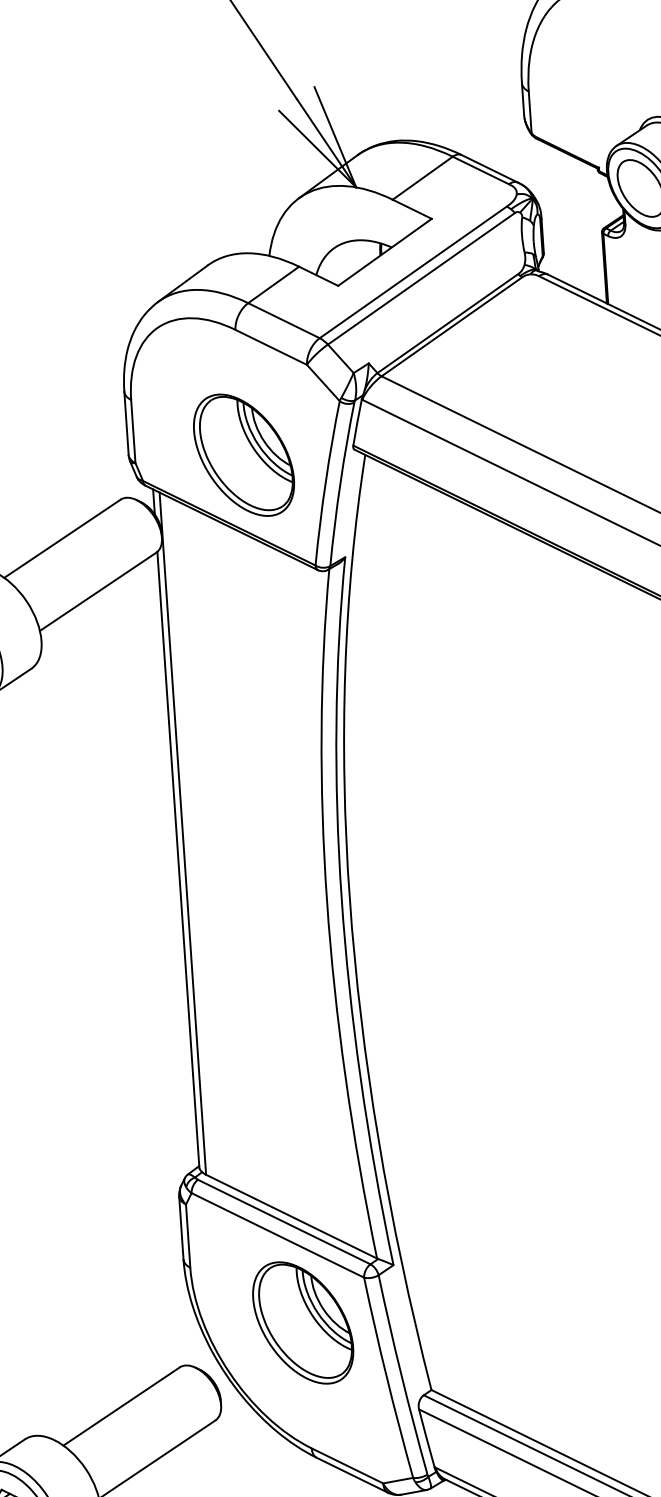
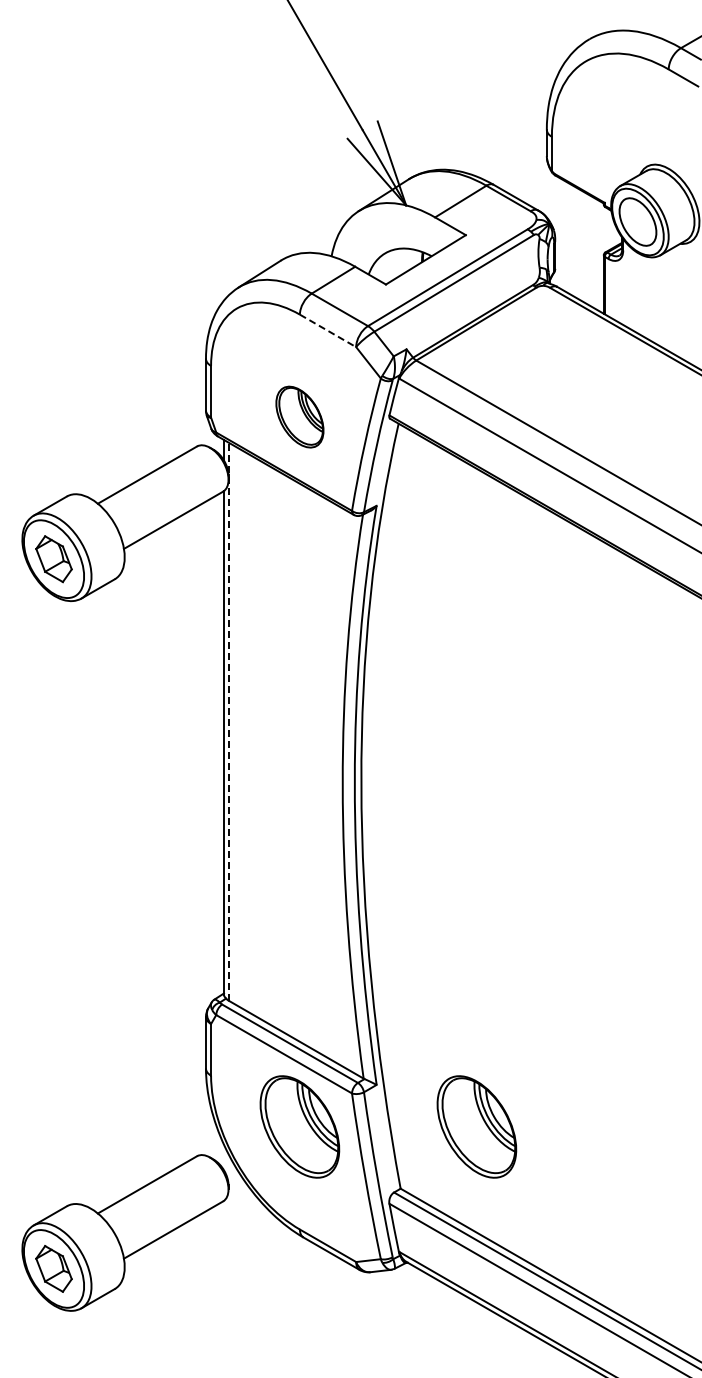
line: (271, 348) -> (328, 331), solid -> dashed
part: (243, 454) -> (299, 416), size x0.6
line: (183, 833) -> (229, 721), solid -> dashed
part: (519, 1307) -> (476, 1126), added

